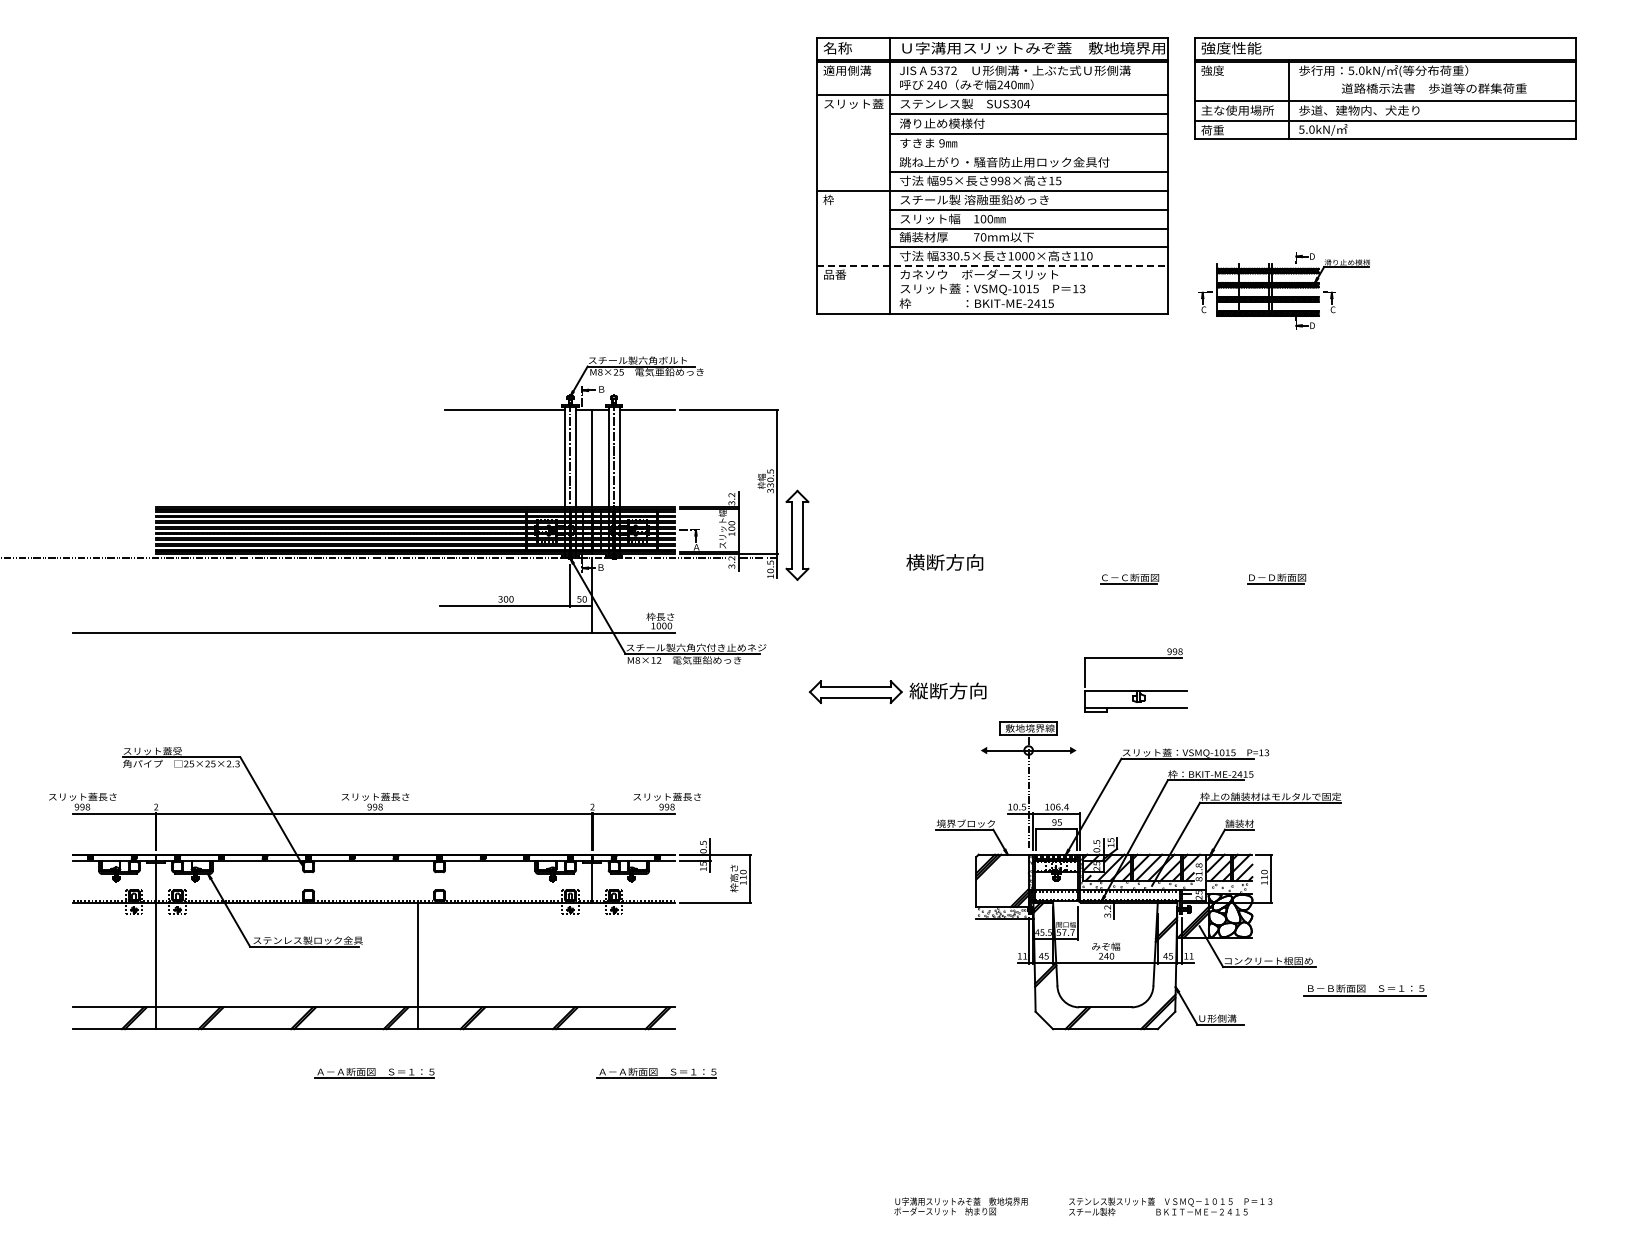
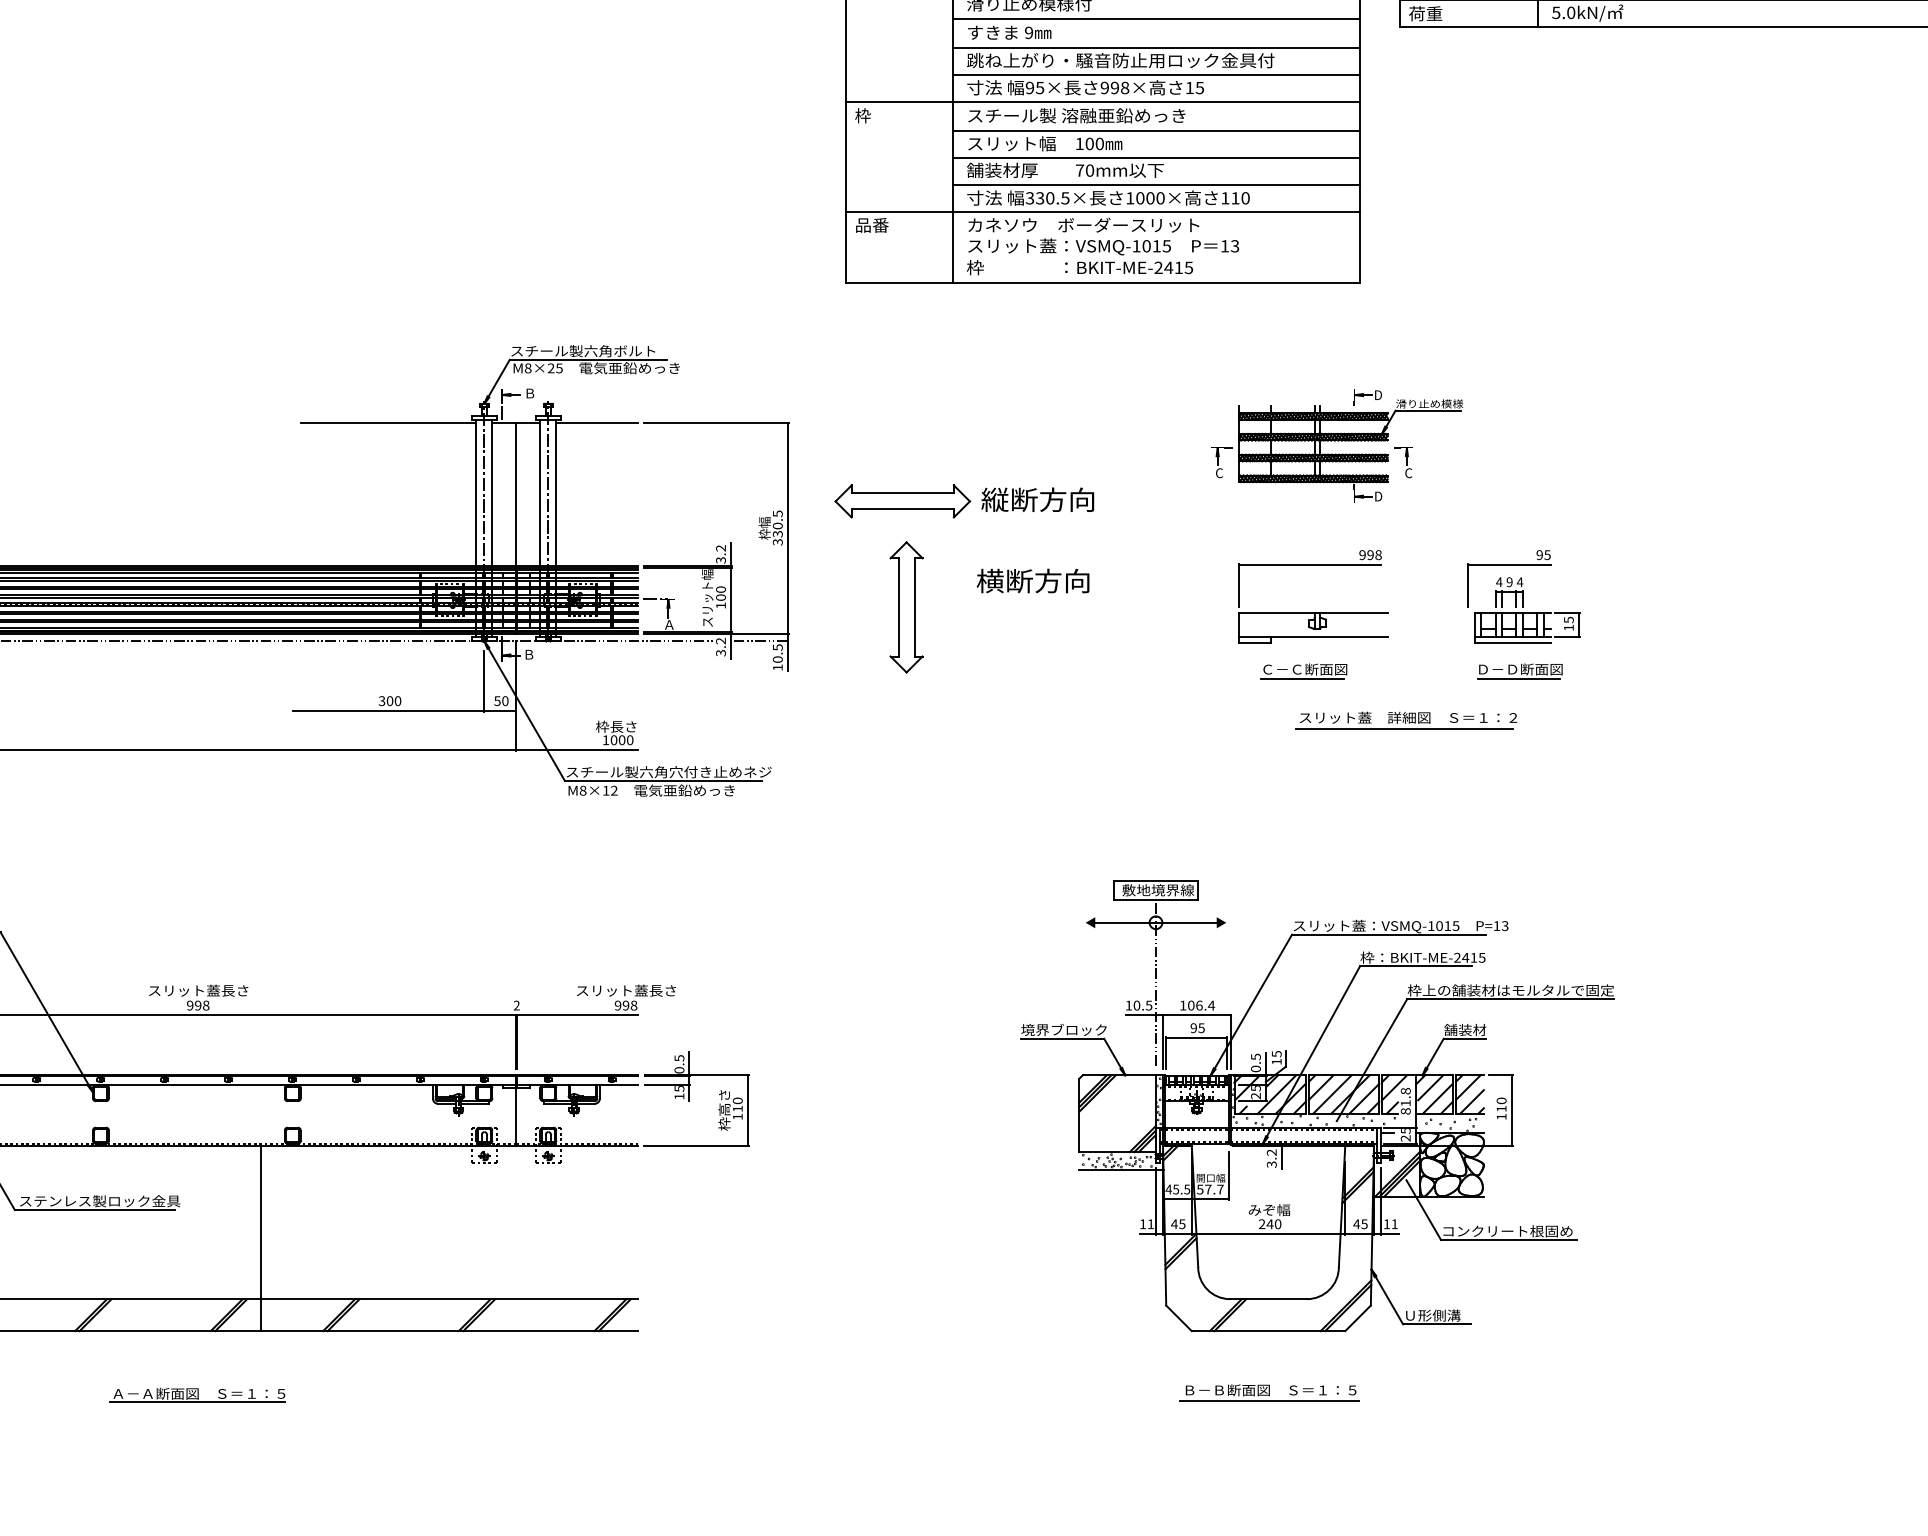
line: (1029, 153) -> (1157, 47), added
line: (993, 265) -> (1104, 211), dashed -> solid
part: (1284, 290) -> (1337, 444), moved
part: (1279, 528) -> (1523, 597), added
part: (797, 534) -> (906, 606), moved
text: (944, 562) -> (1032, 581), moved
part: (1198, 612) -> (1404, 720), added
part: (1135, 690) -> (1312, 611), moved
part: (897, 691) -> (963, 500), moved
part: (1364, 990) -> (1268, 1393), moved
part: (656, 1073) -> (610, 1396), removed

